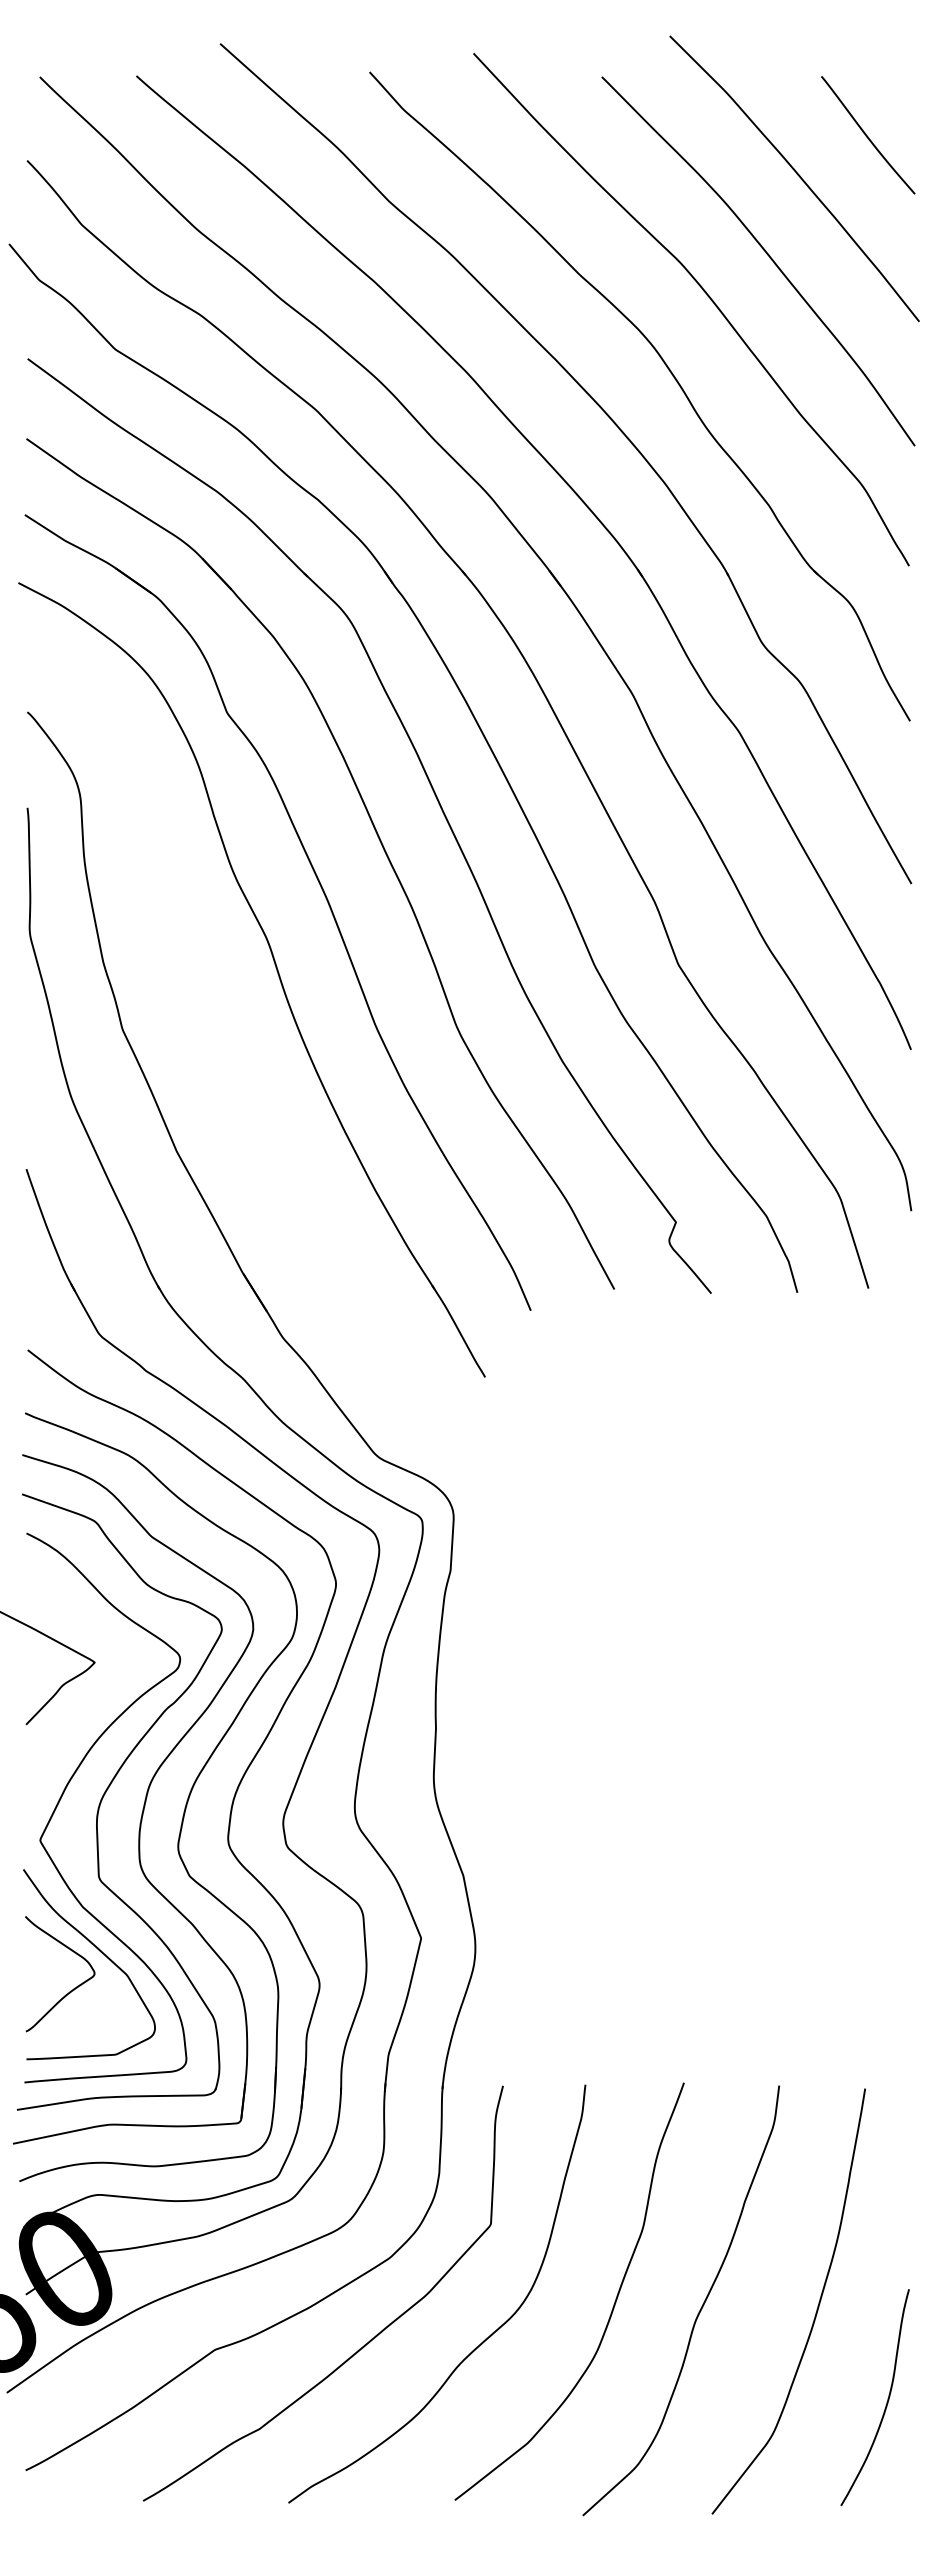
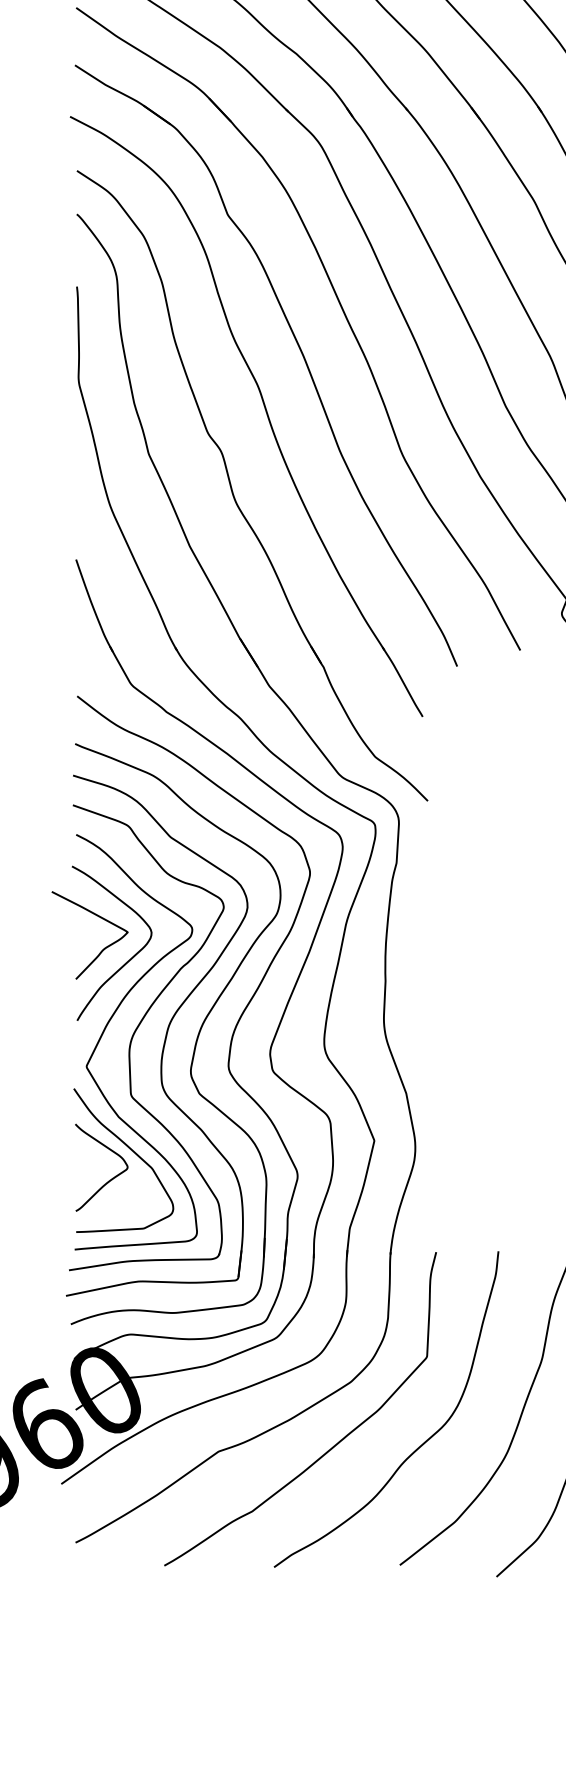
part: (233, 1076) -> (232, 489), added
curve: (95, 1699) -> (128, 960), added

